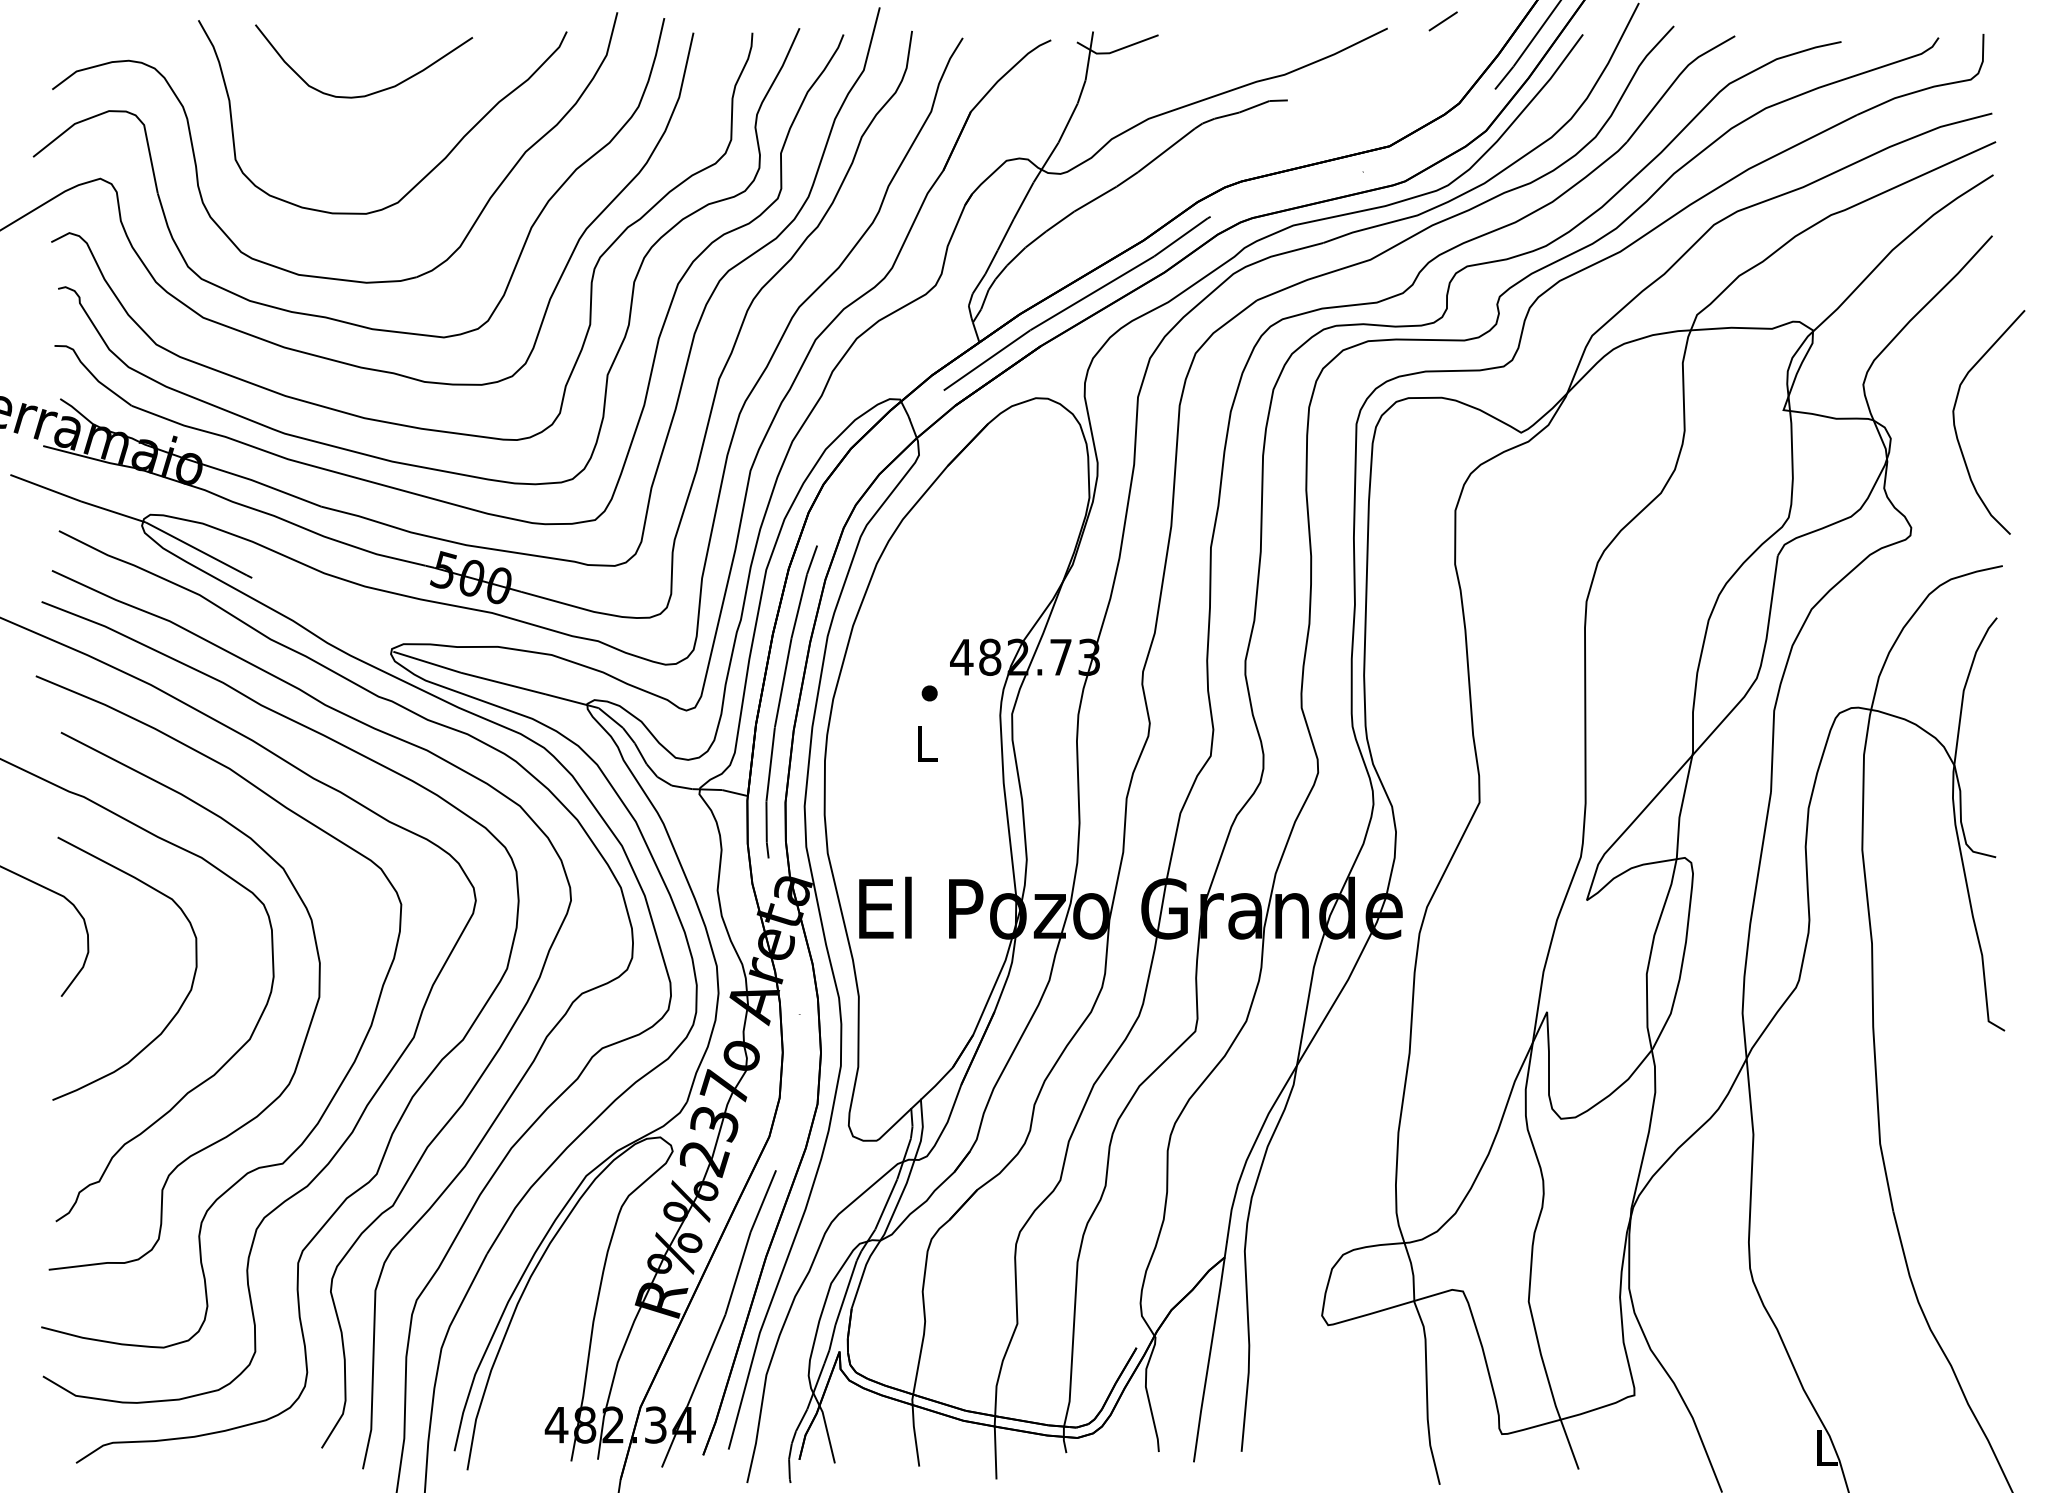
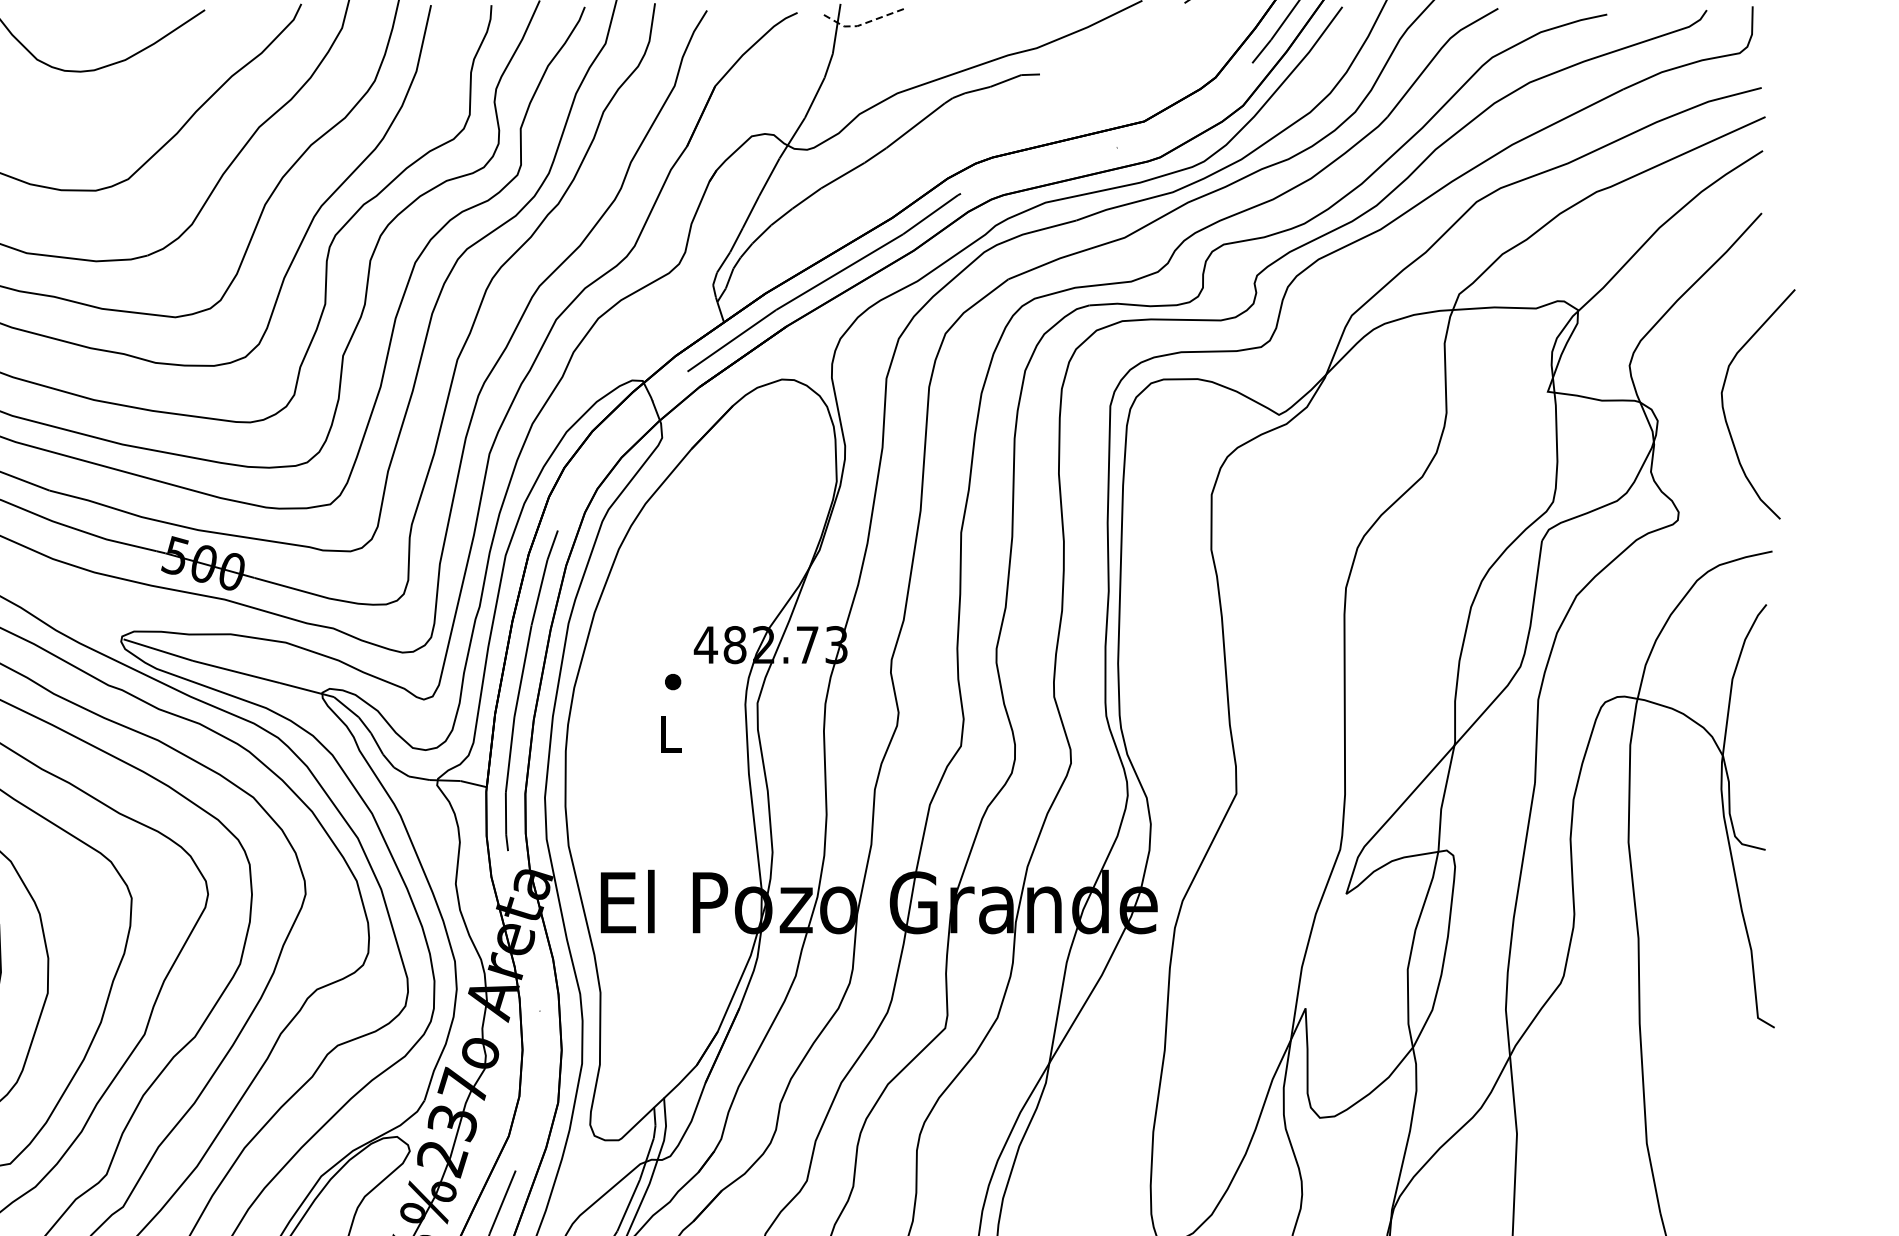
line: (1116, 50) -> (864, 23), solid -> dashed

